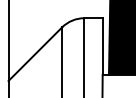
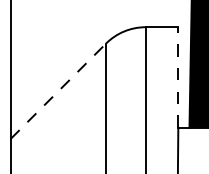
line: (102, 45) -> (177, 75), solid -> dashed
line: (35, 54) -> (58, 91), solid -> dashed

